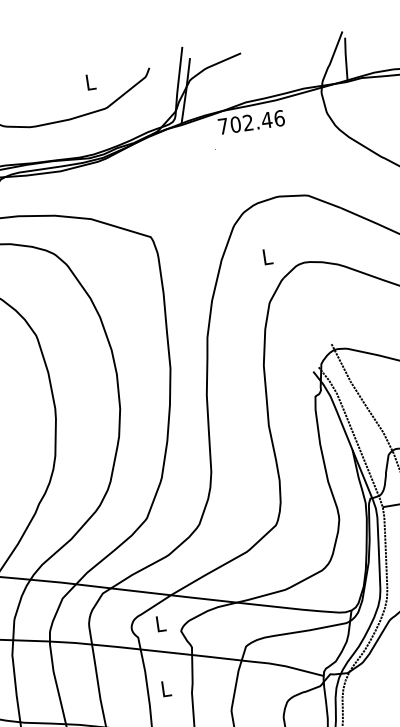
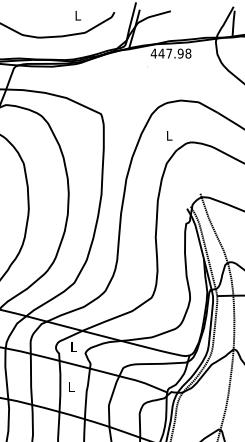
text: (250, 122) -> (170, 53), 702.46 -> 447.98

